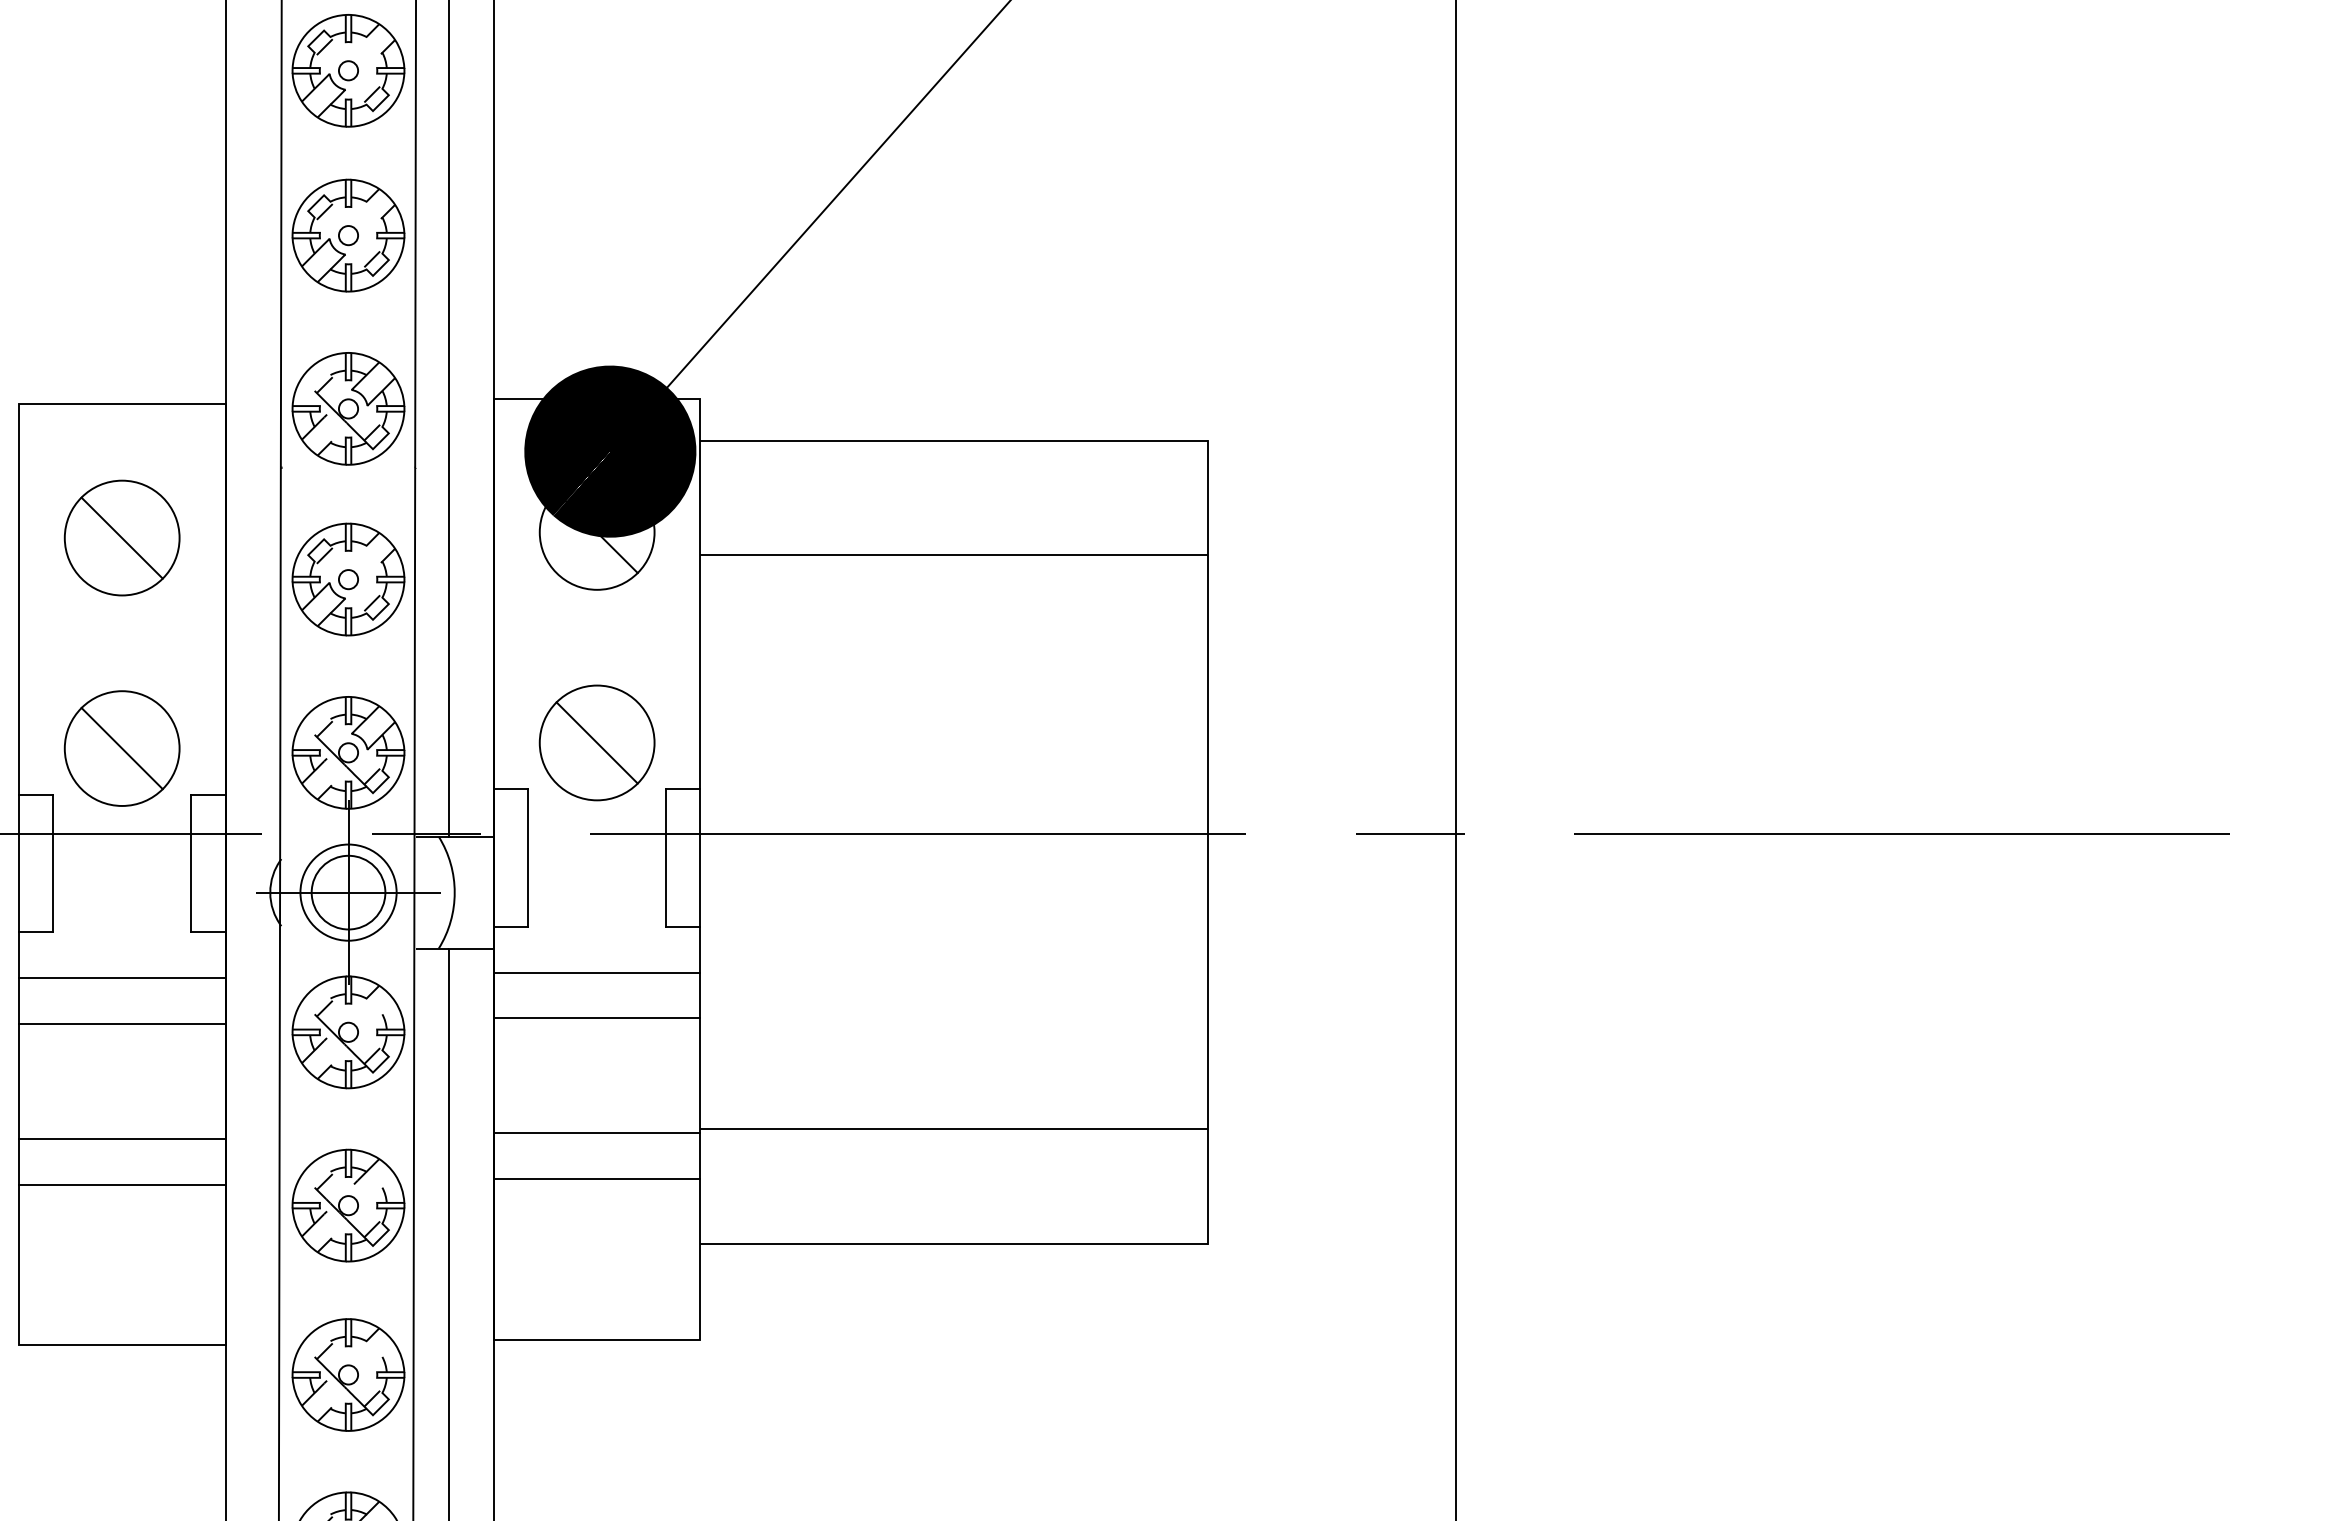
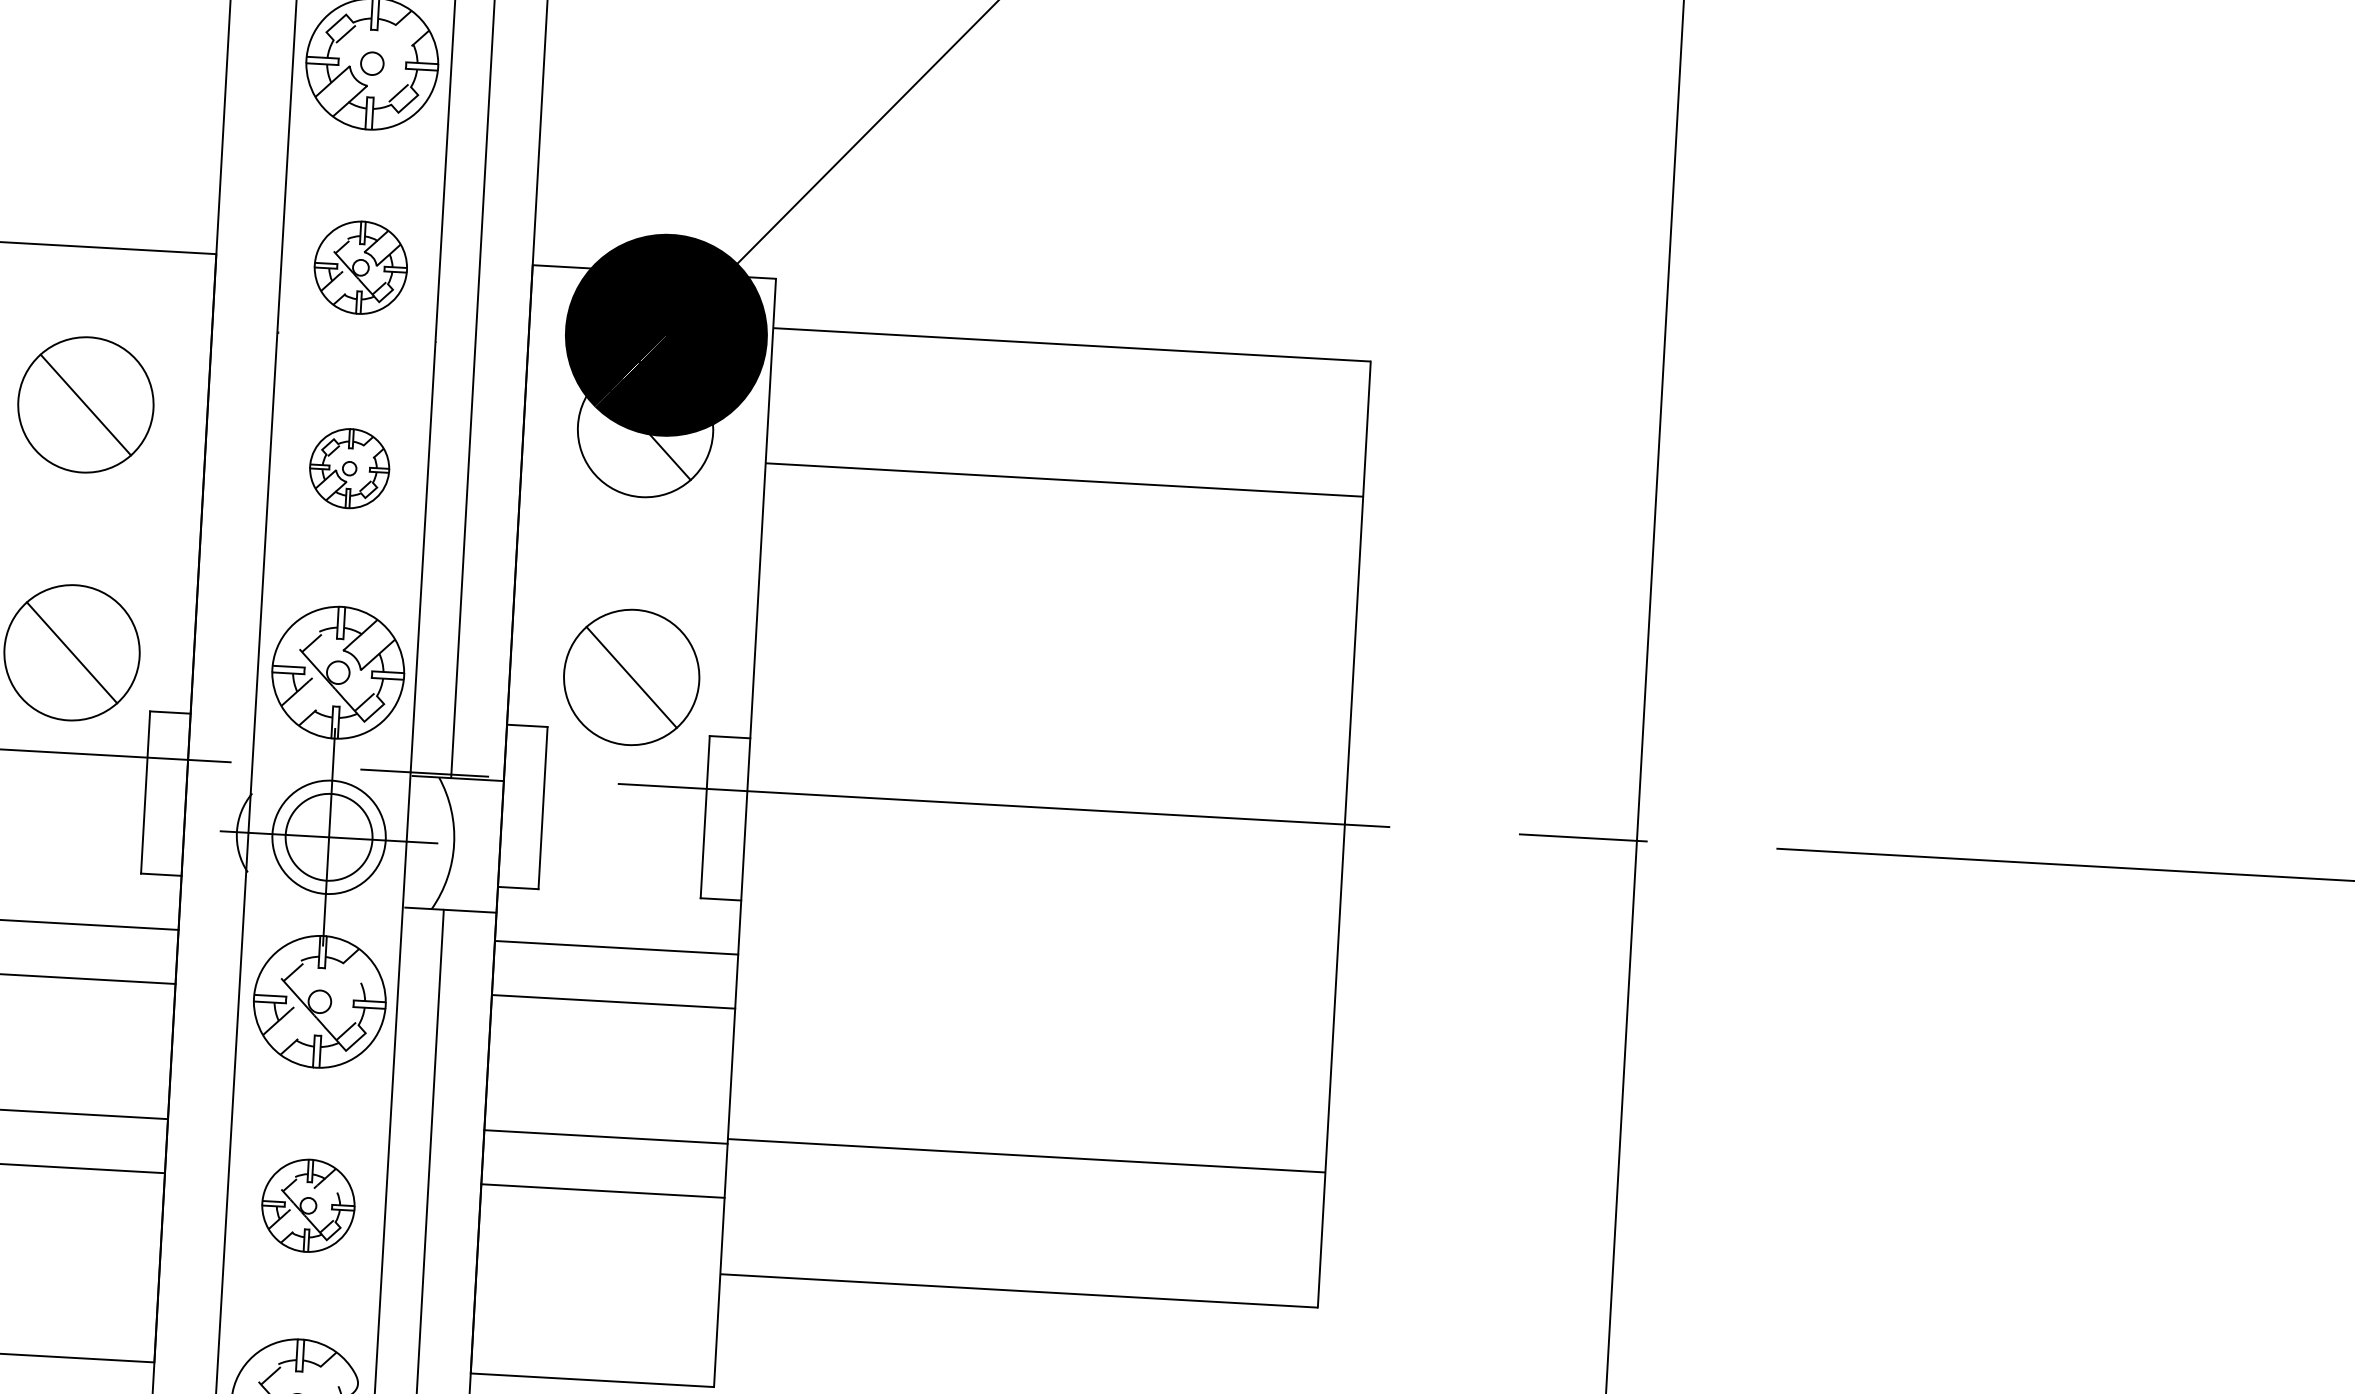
part: (348, 408) -> (360, 267), size x0.7
part: (348, 579) -> (349, 468), size x0.6
part: (348, 1205) -> (308, 1205), size x0.7

